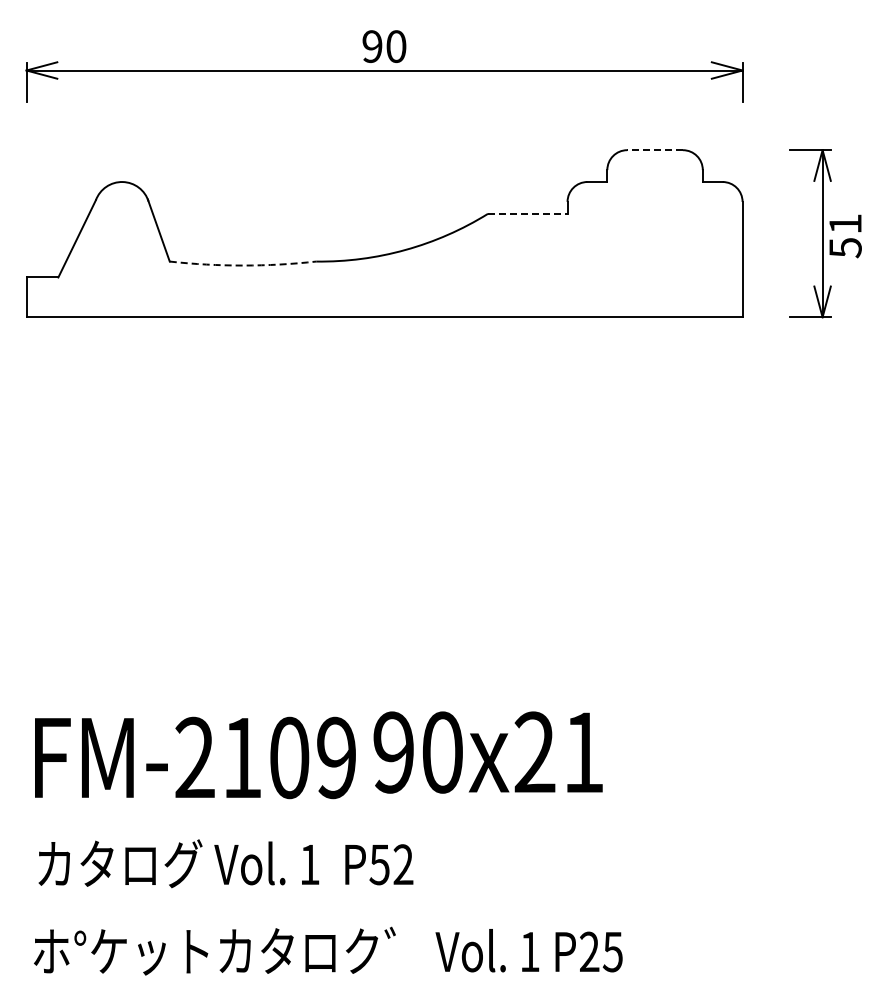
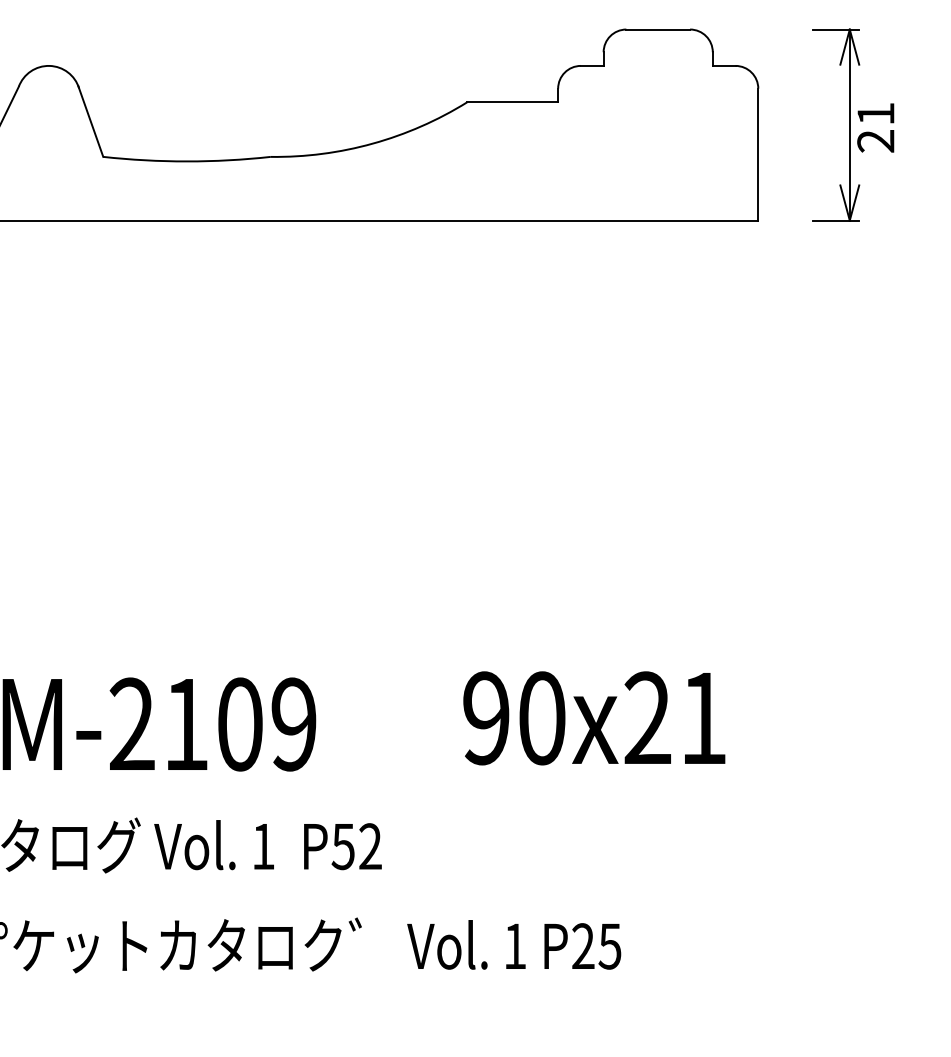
line: (655, 150) -> (658, 29), dashed -> solid
line: (527, 213) -> (512, 101), dashed -> solid
text: (845, 248) -> (875, 141), 51 -> 21
arc: (243, 265) -> (187, 161), dashed -> solid
text: (487, 752) -> (593, 718), moved

